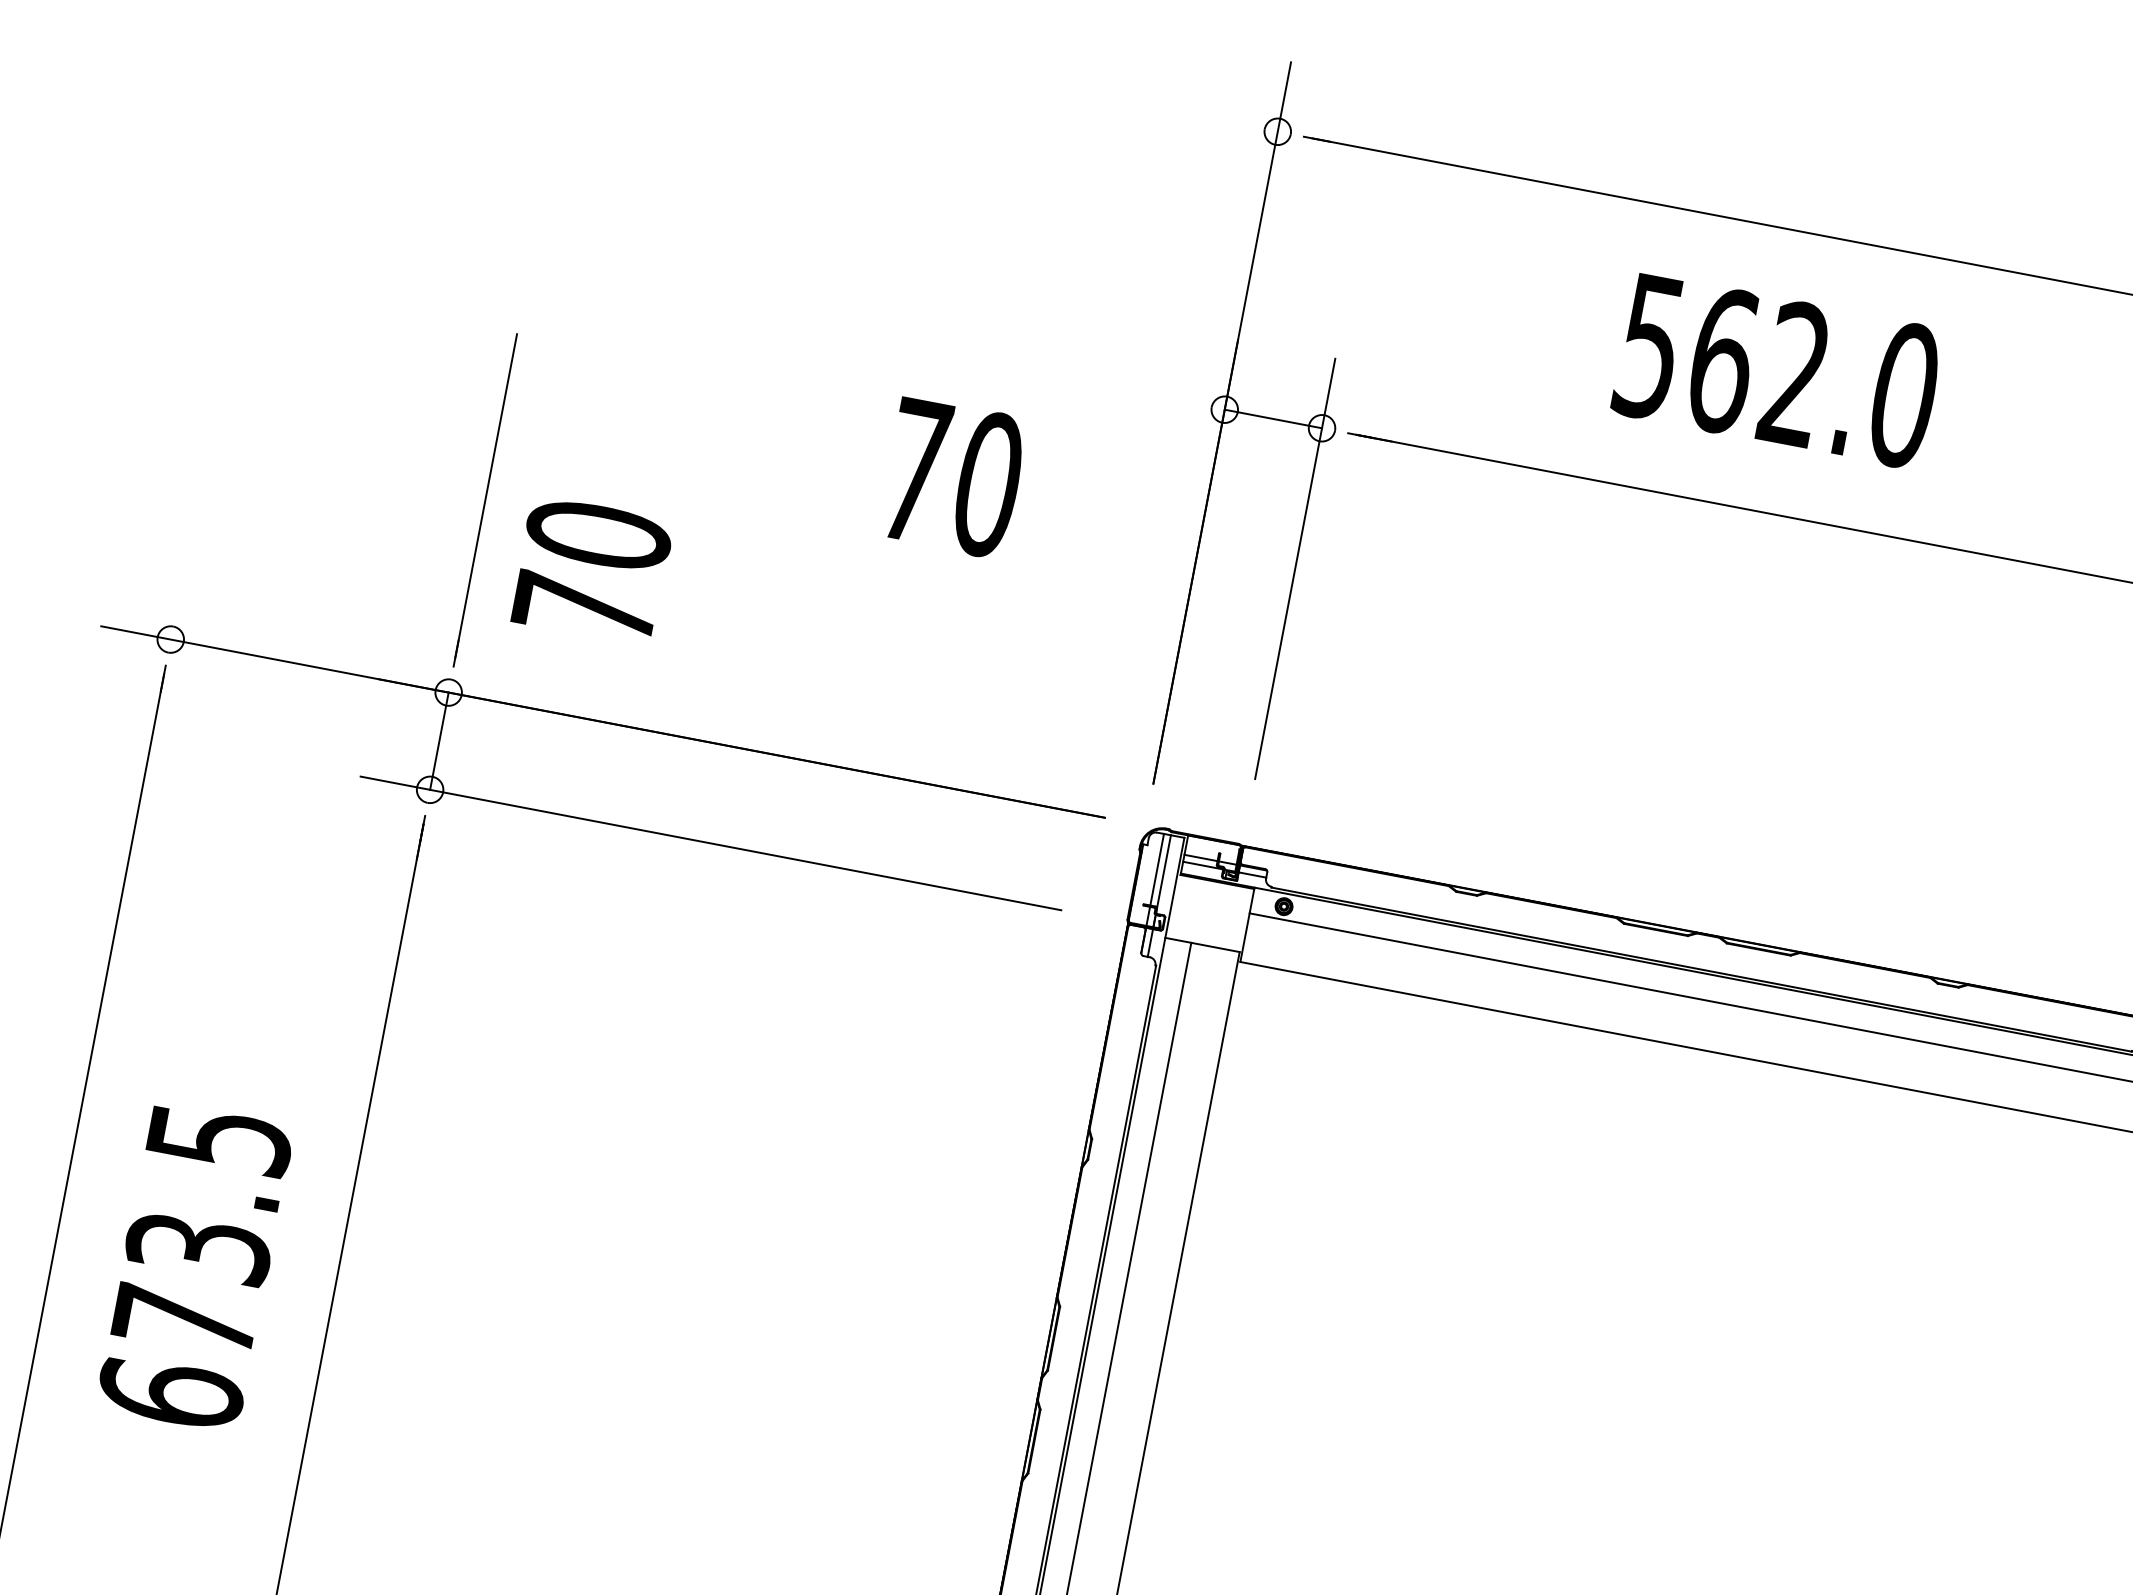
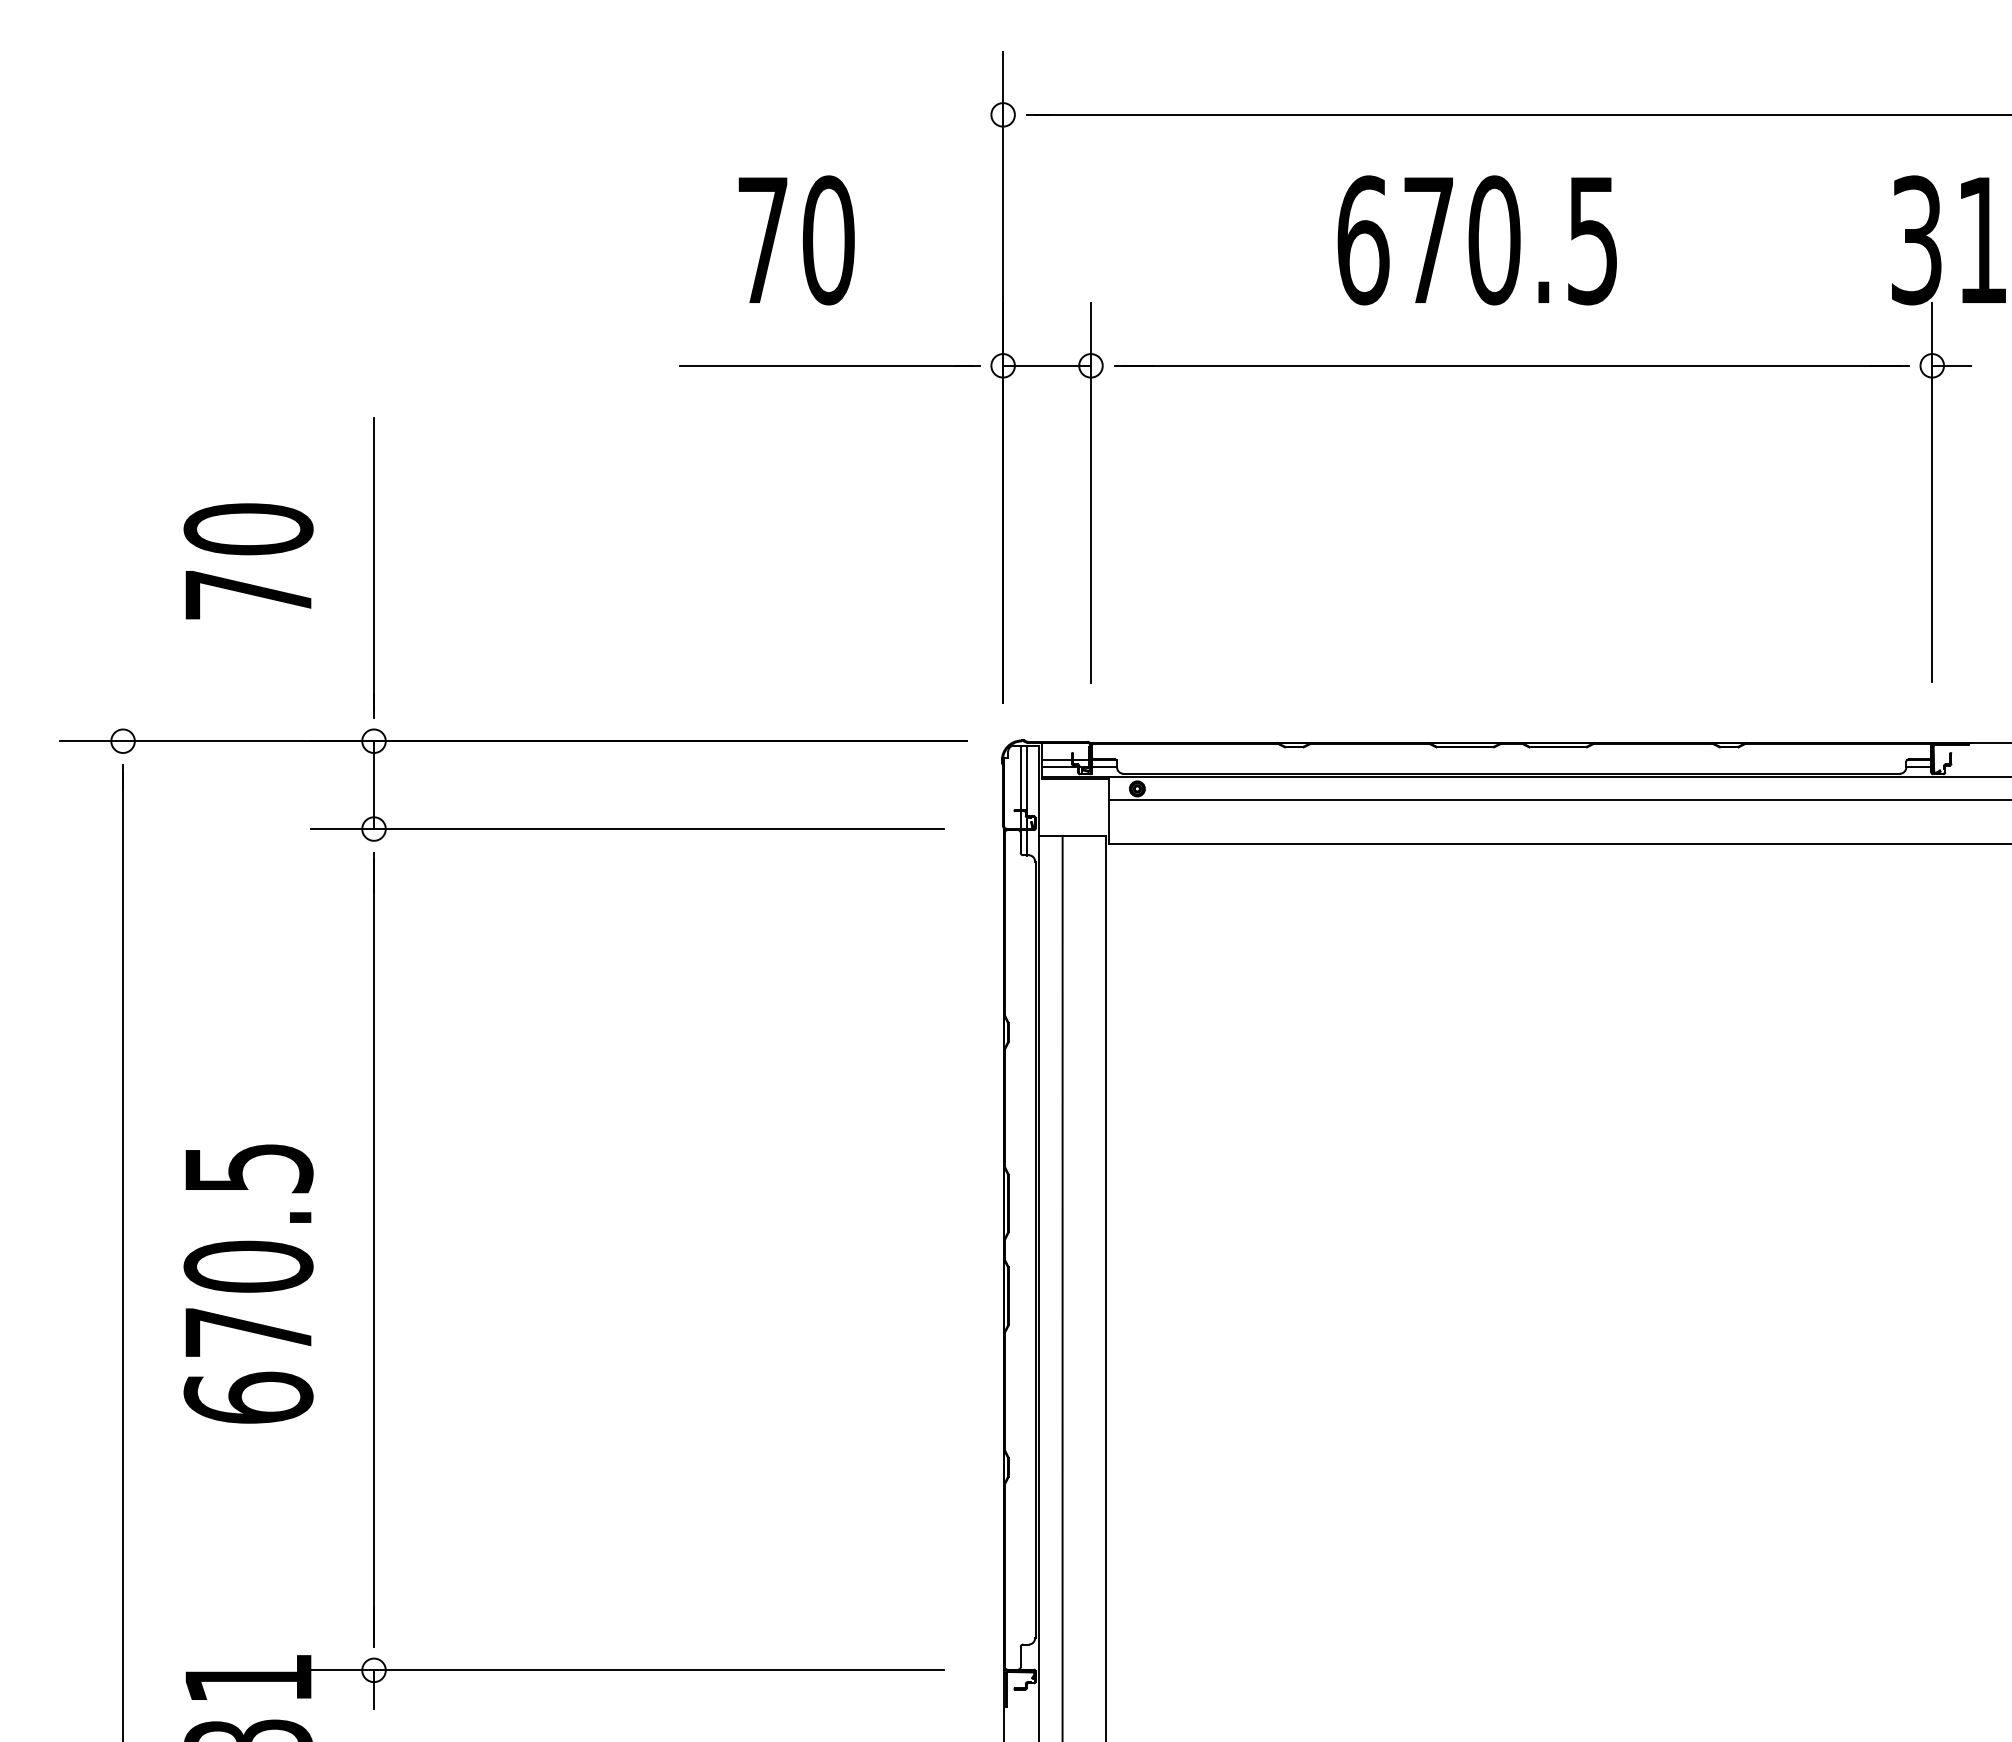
text: (1777, 371) -> (1478, 240), 562.0 -> 670.5
line: (1032, 372) -> (829, 365), added
text: (952, 477) -> (796, 240), moved
text: (591, 570) -> (248, 561), moved
text: (198, 1247) -> (248, 1266), 673.5 -> 670.5

